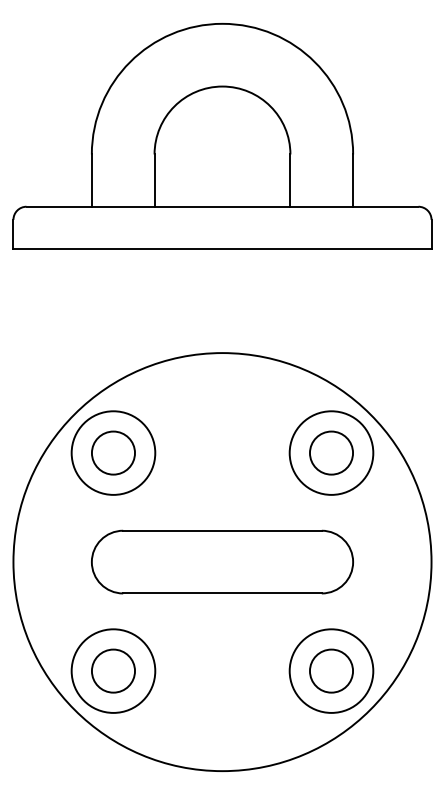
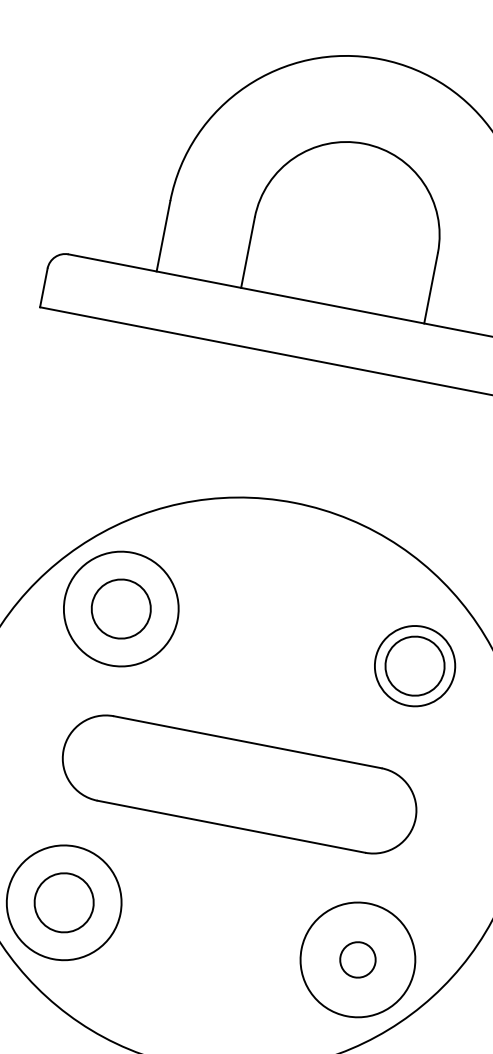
circle: (331, 452) -> (415, 665), size x0.7
circle: (331, 670) -> (358, 959), size x0.6

